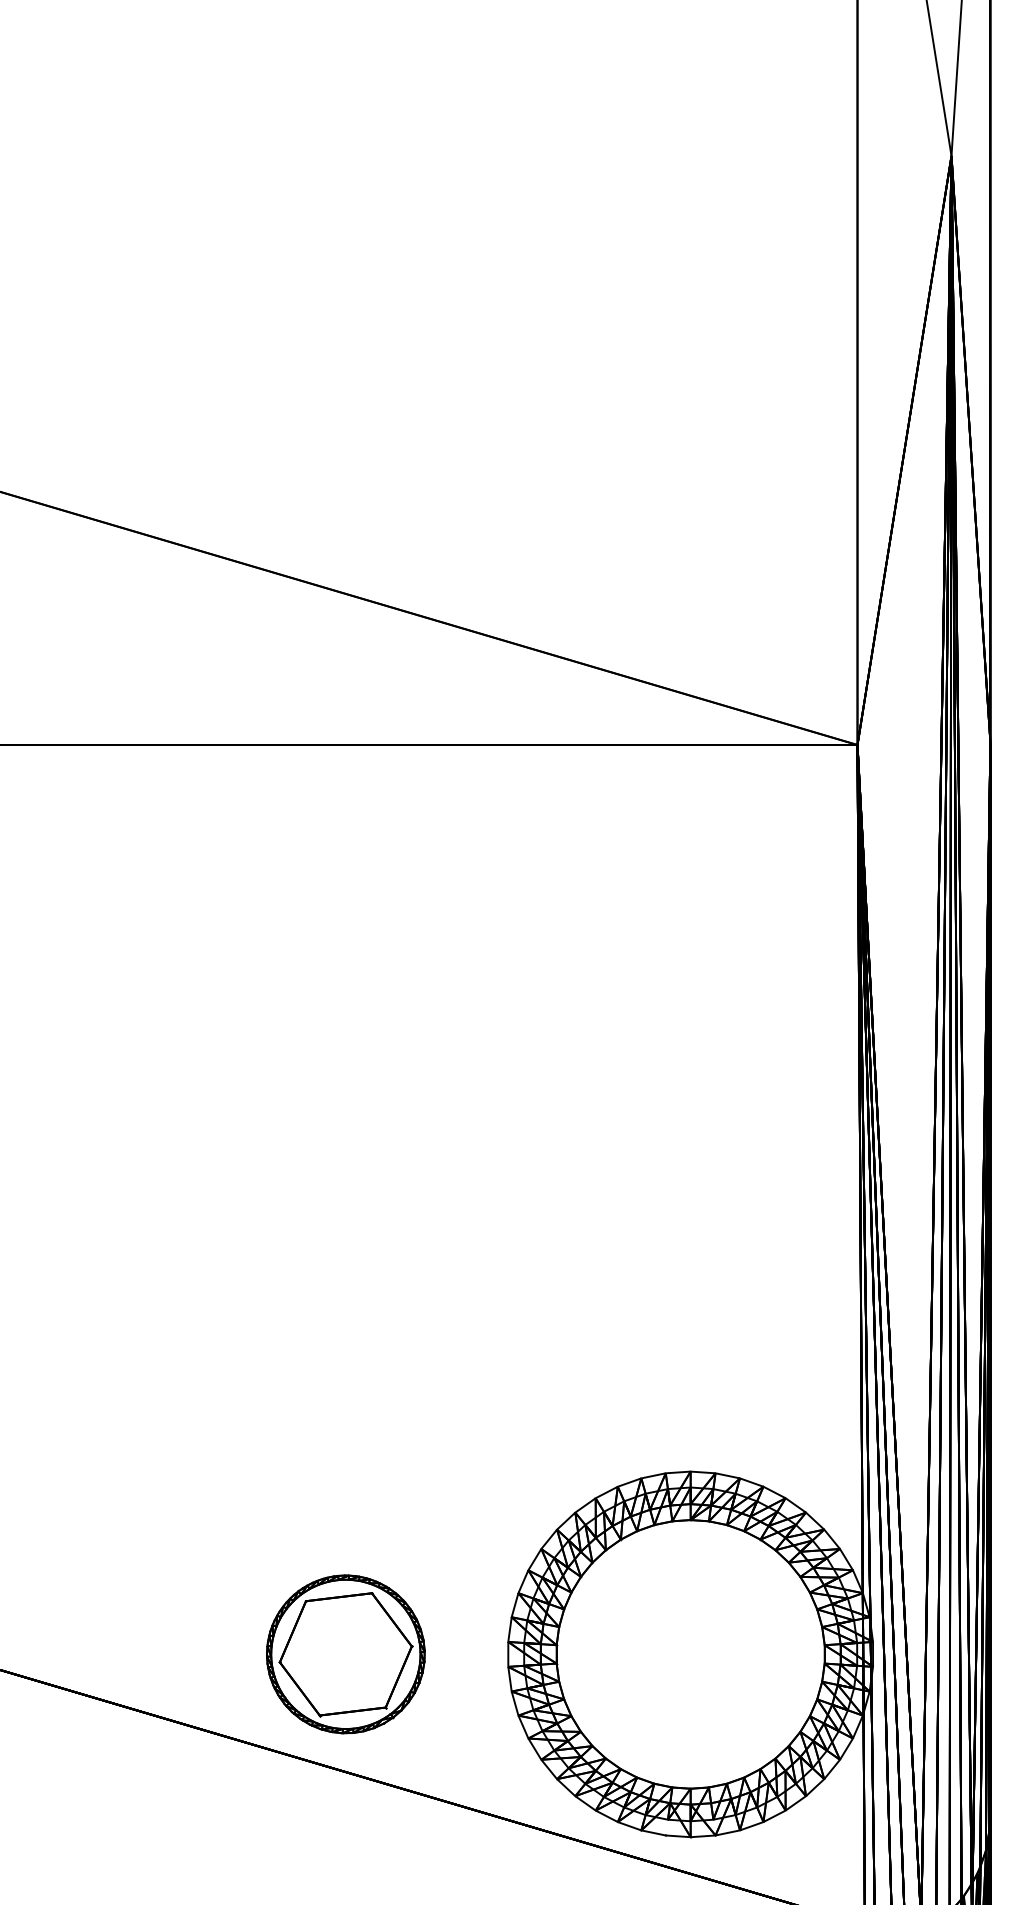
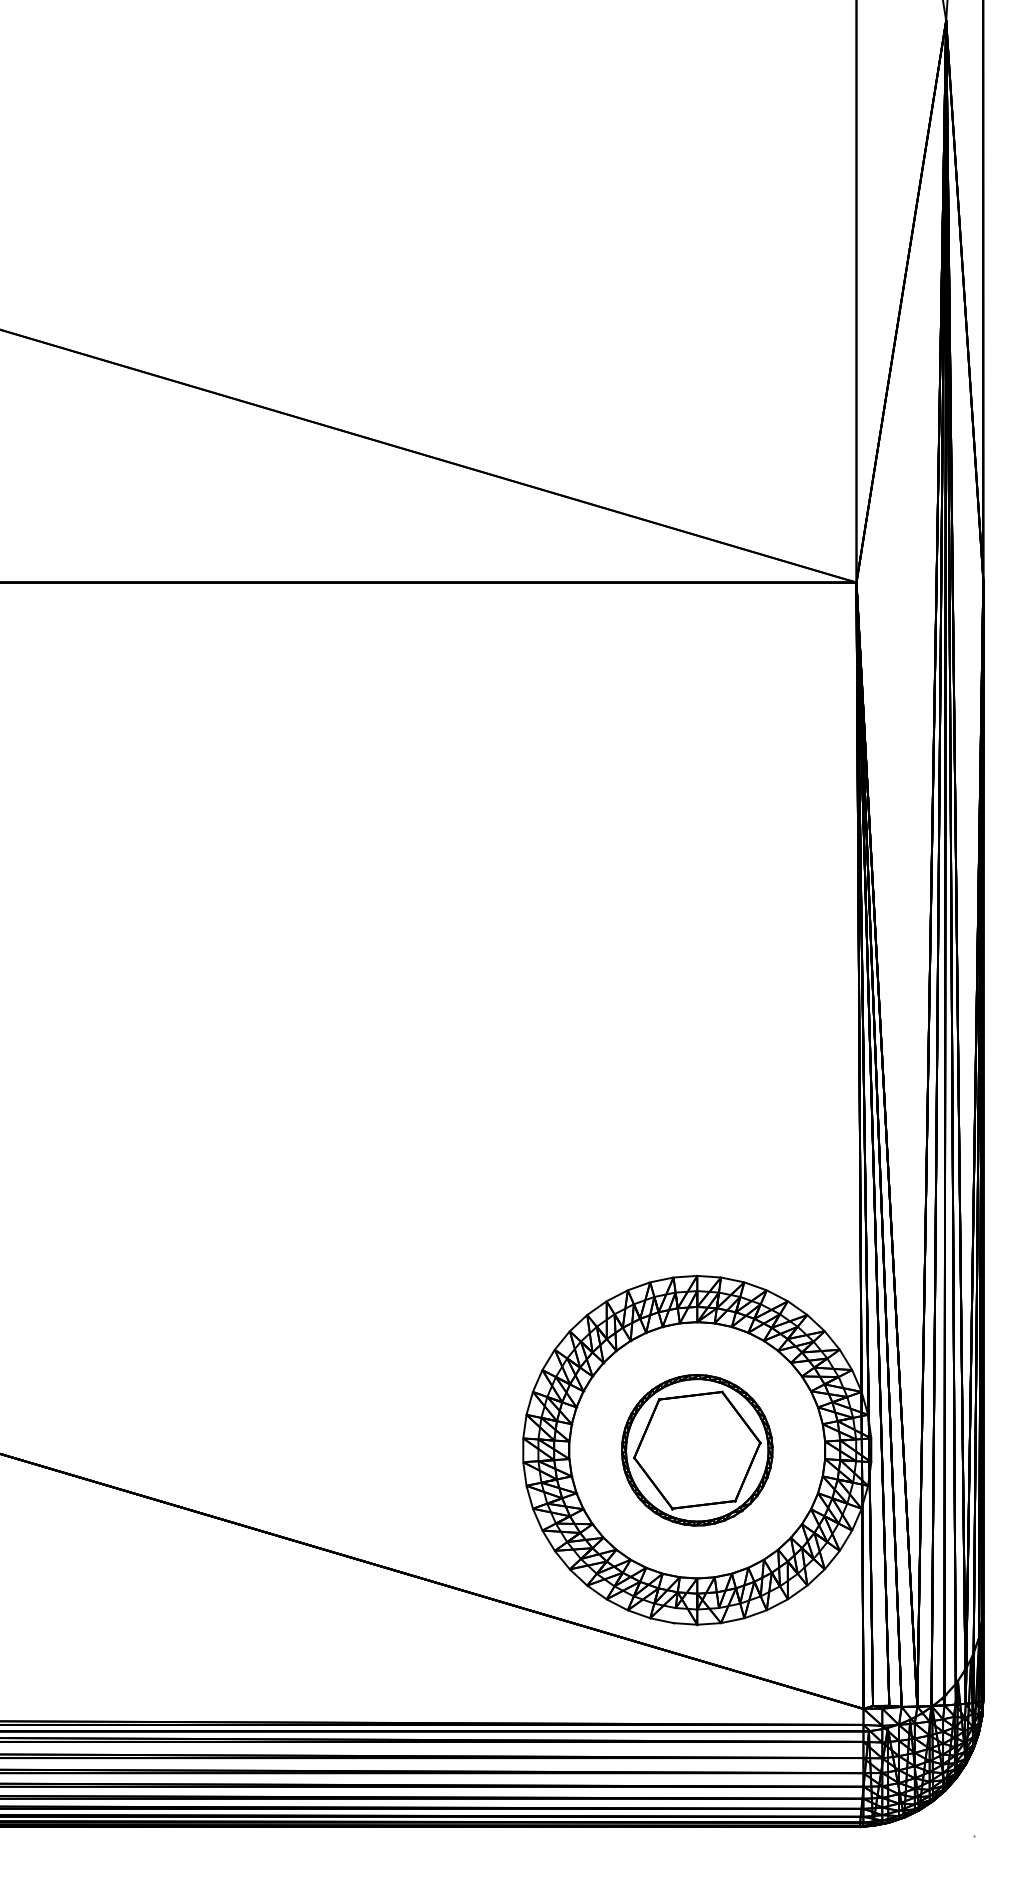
part: (346, 1654) -> (697, 1450), moved

